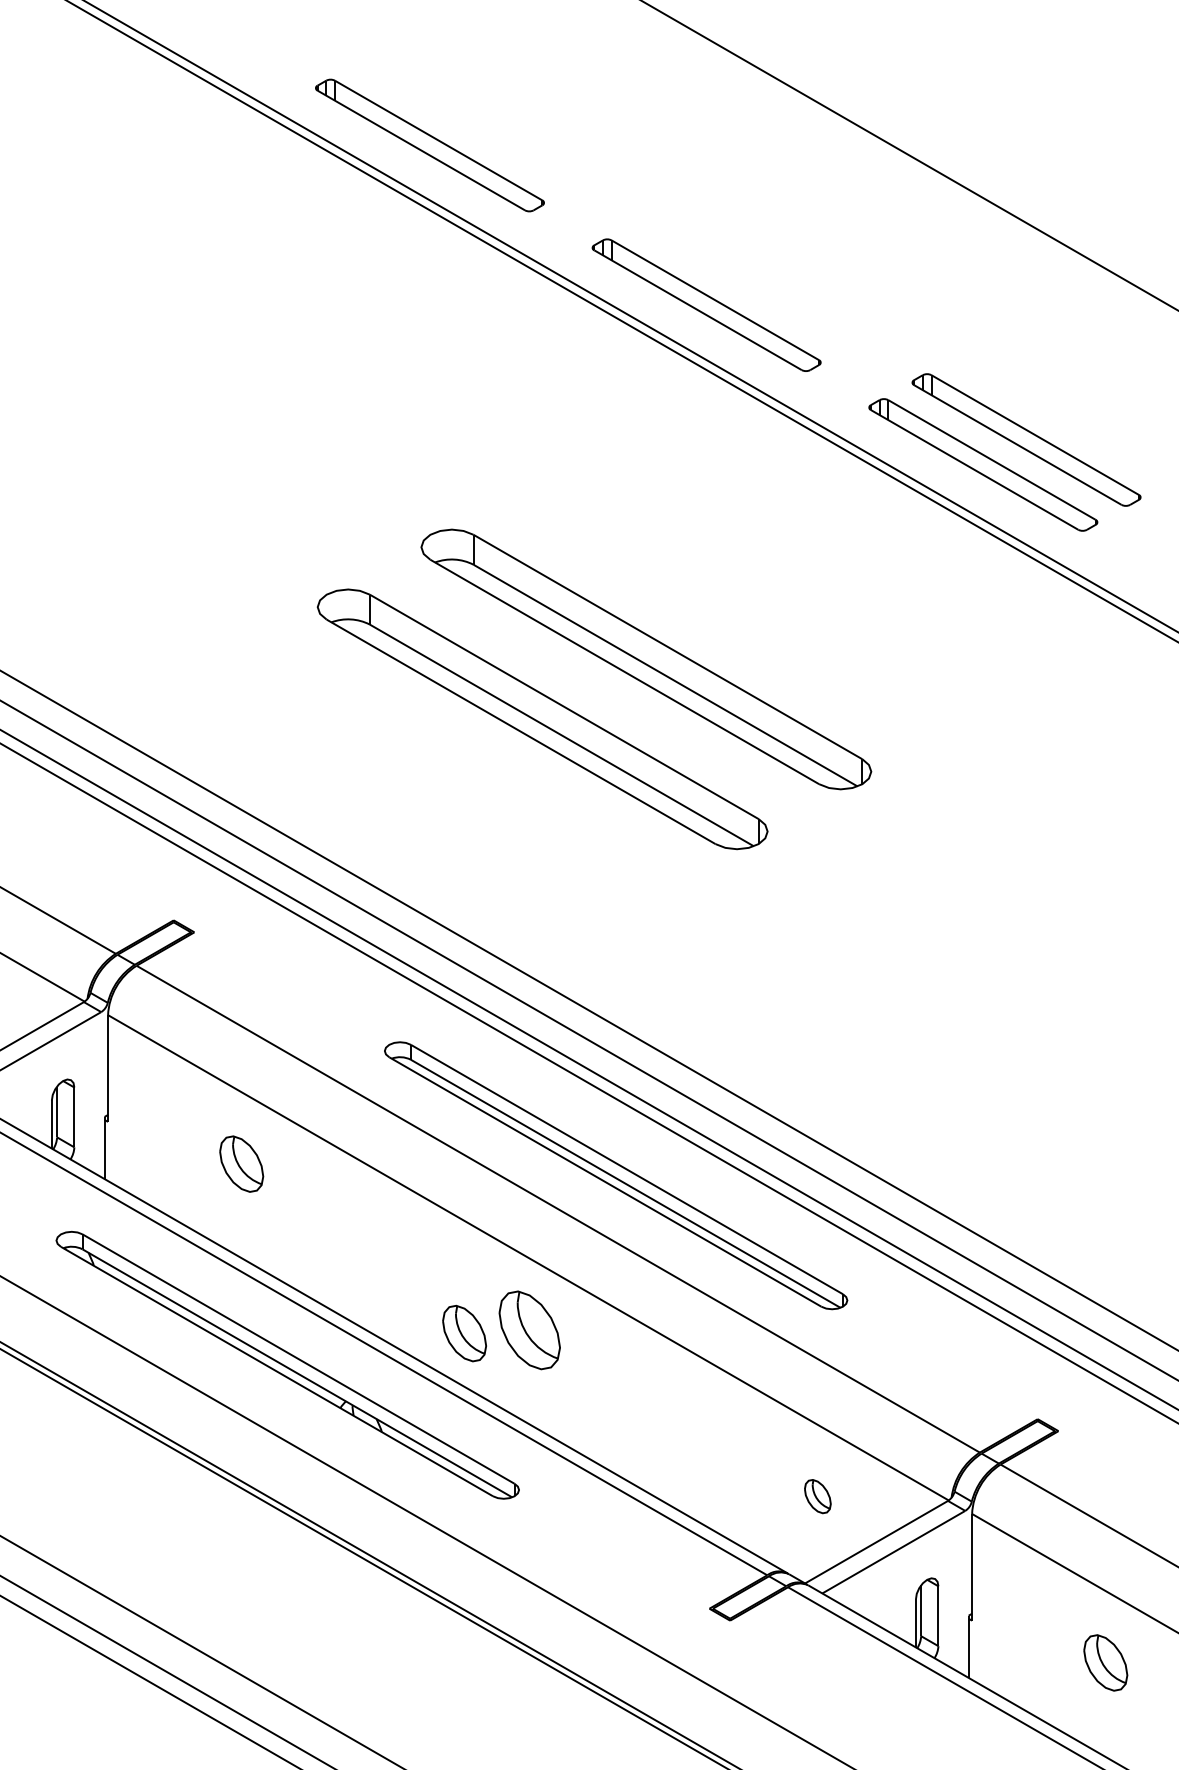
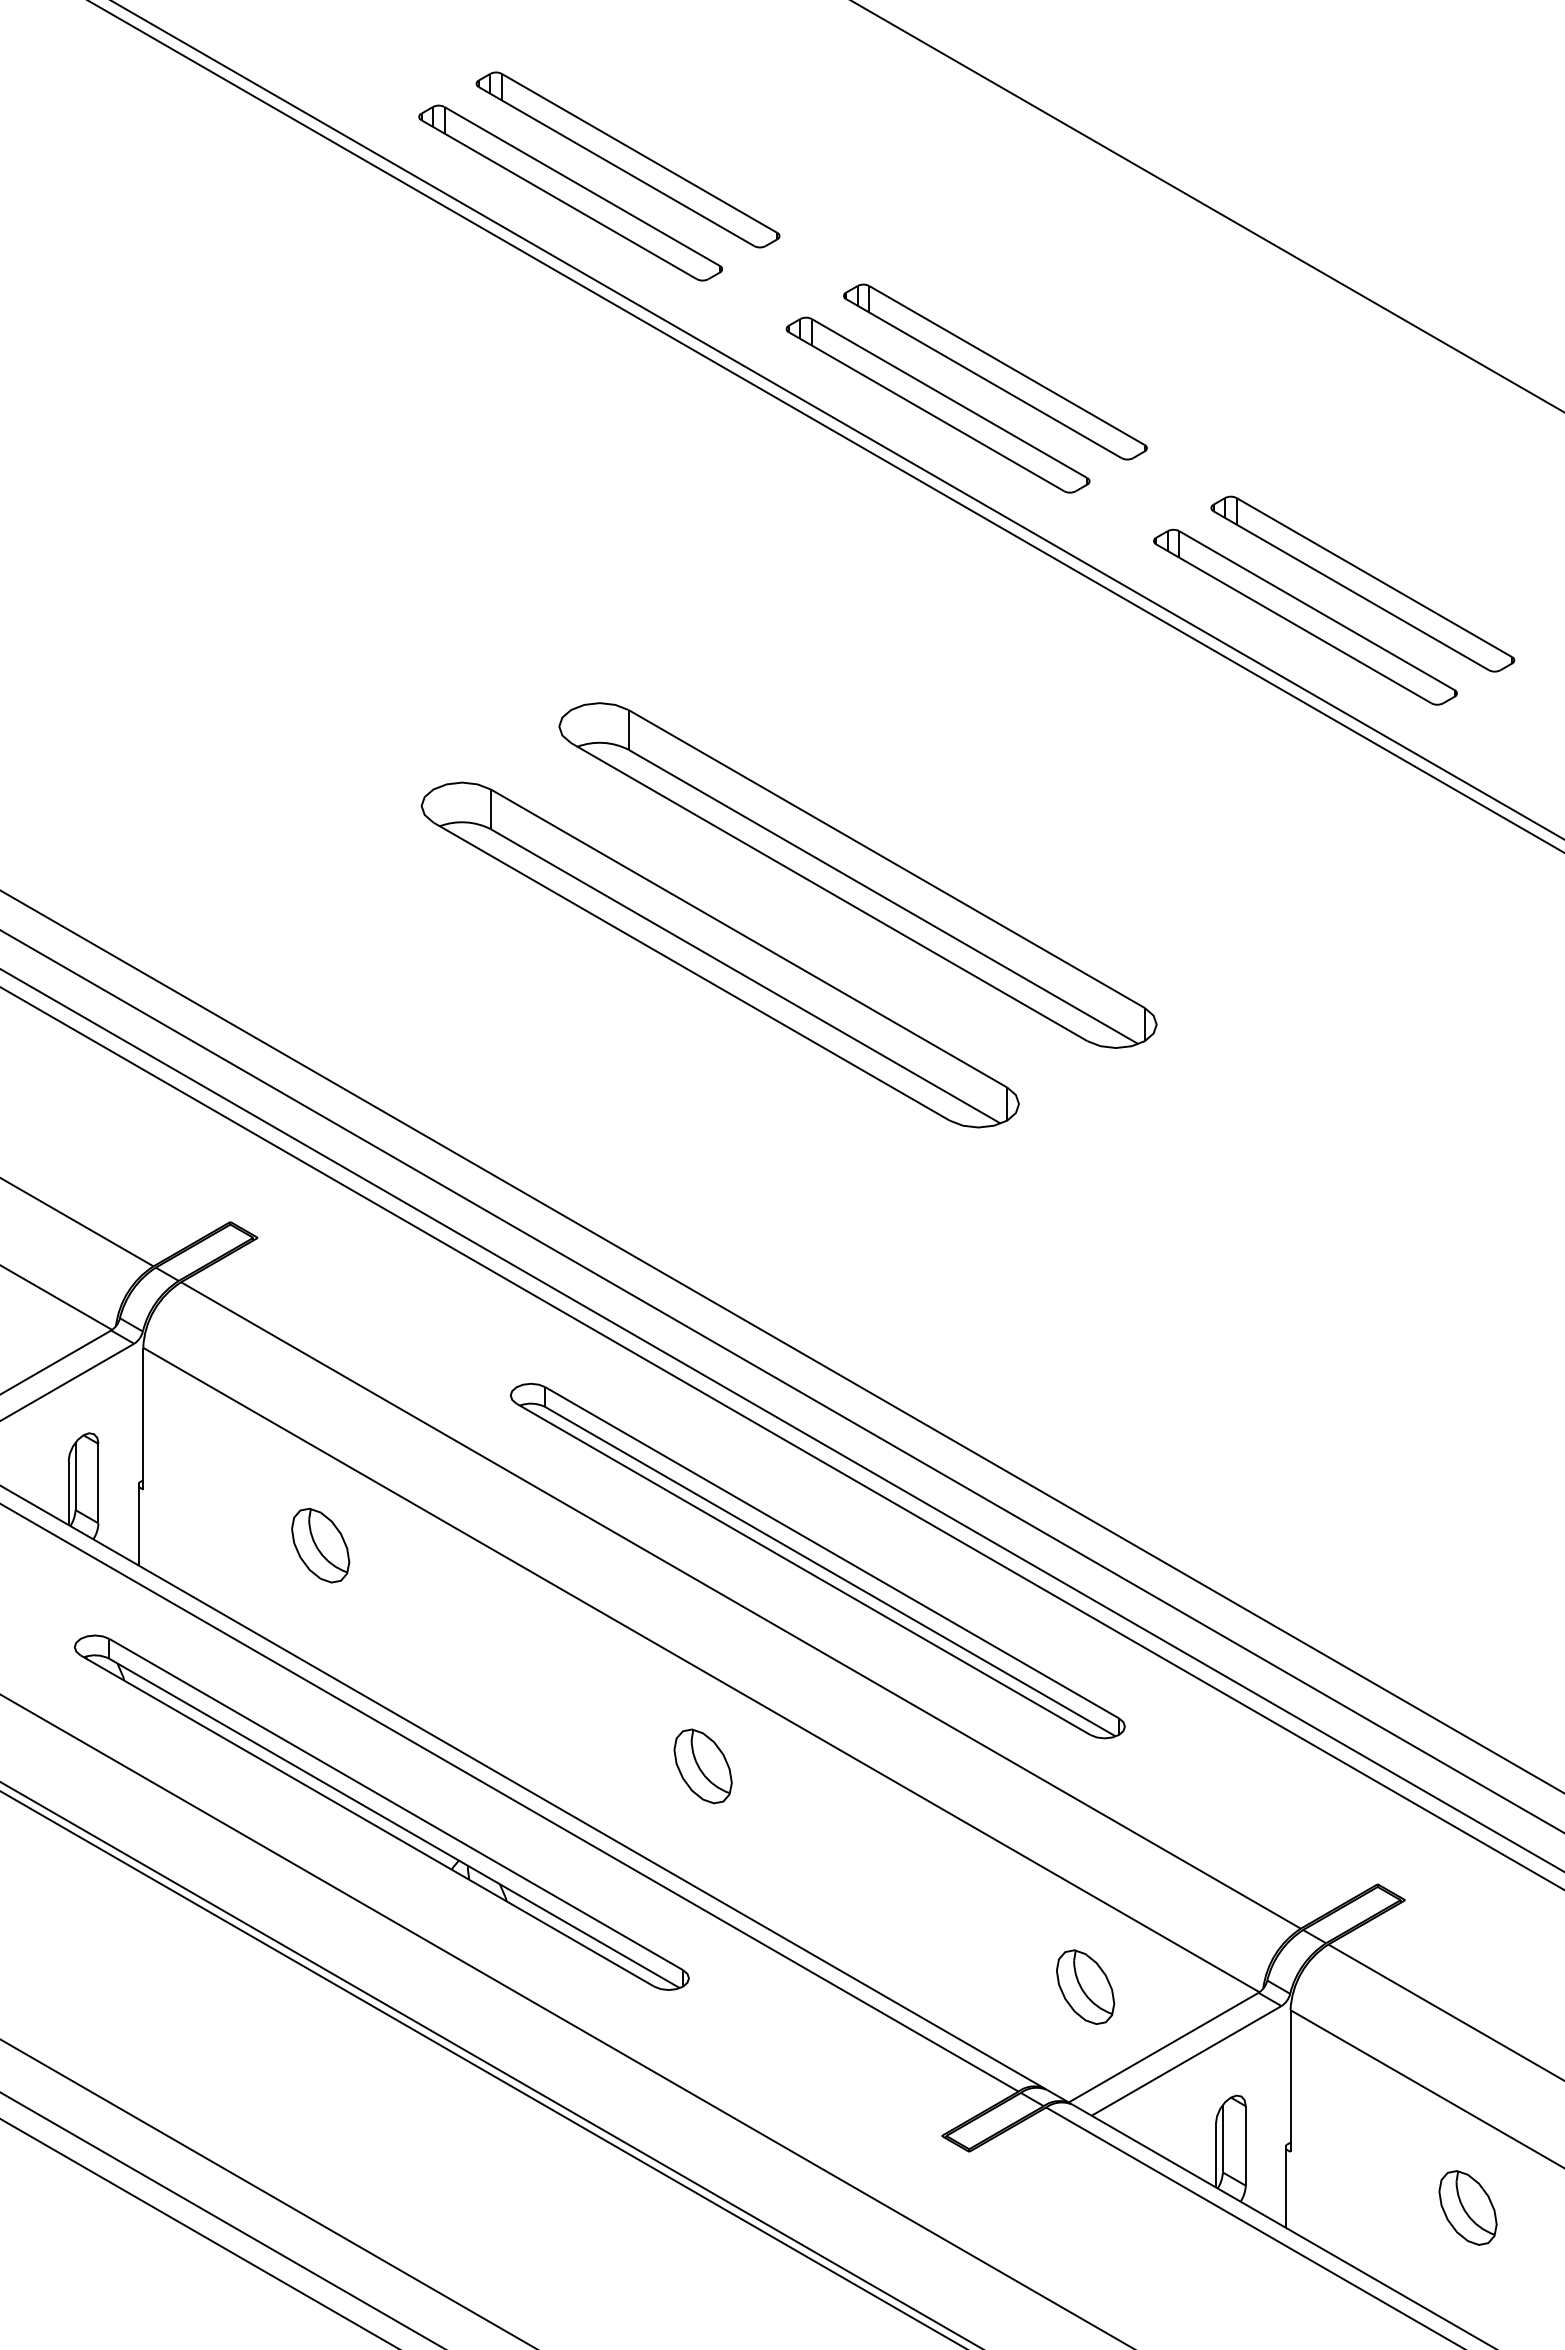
part: (472, 120) -> (627, 159), added
part: (749, 279) -> (995, 371), added
part: (529, 1330) -> (702, 1766), size x0.71
part: (464, 1333) -> (616, 1770), removed
part: (817, 1496) -> (1085, 1986), size x1.67

